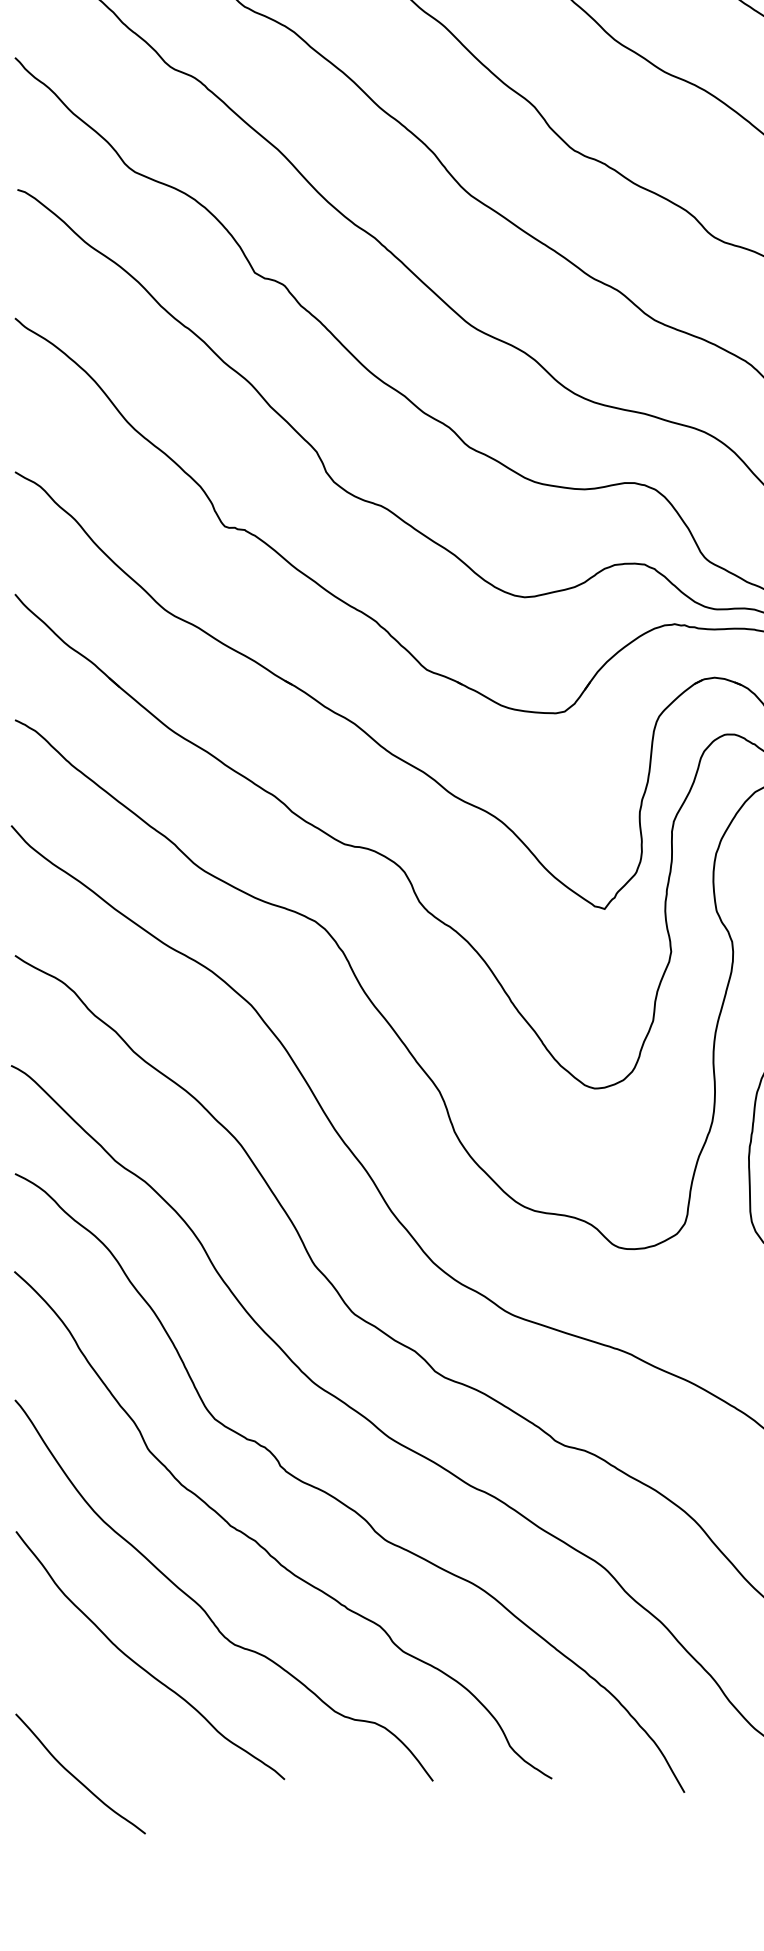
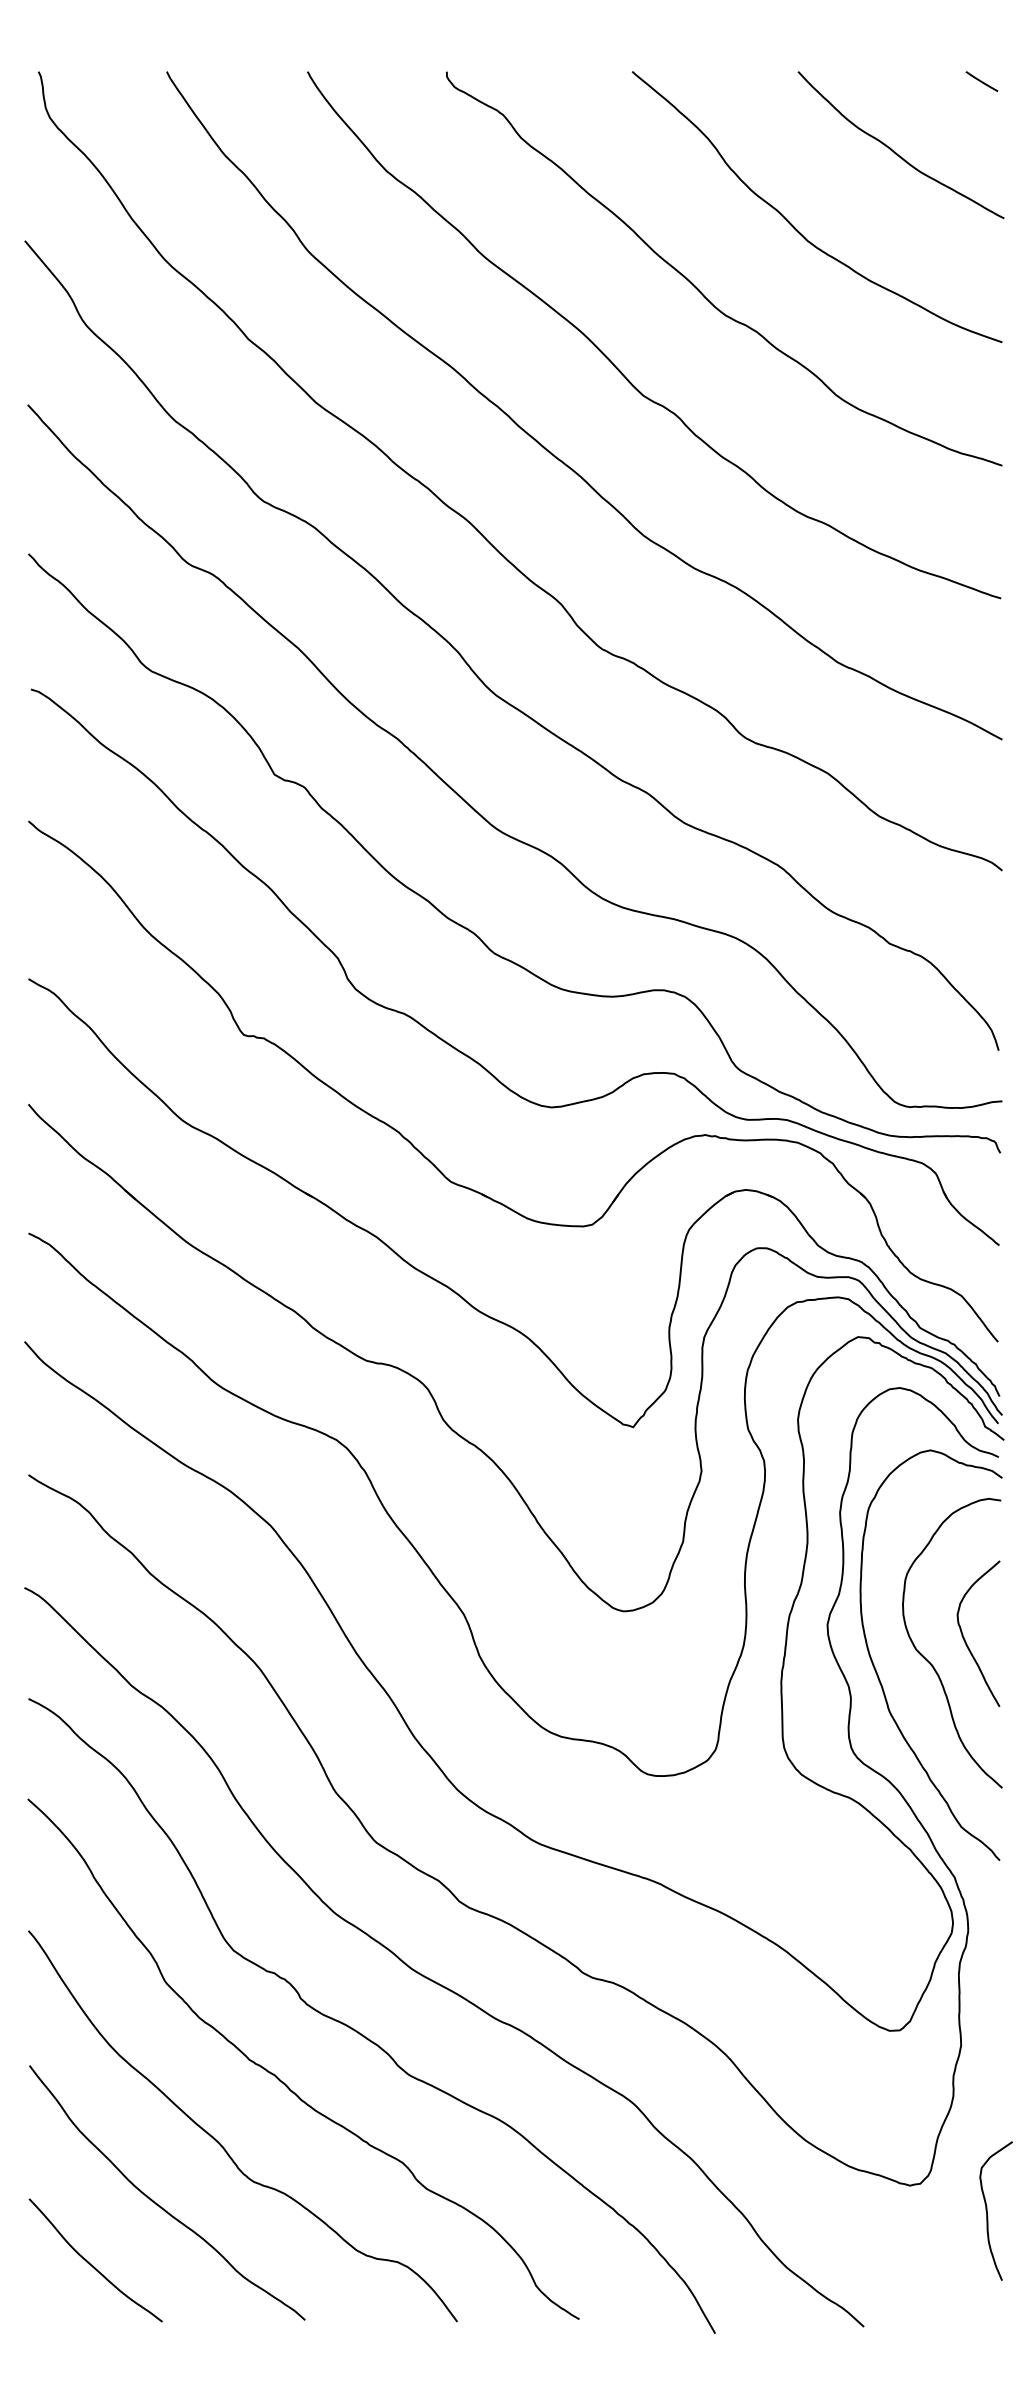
curve: (77, 1777) -> (92, 2264), moved

